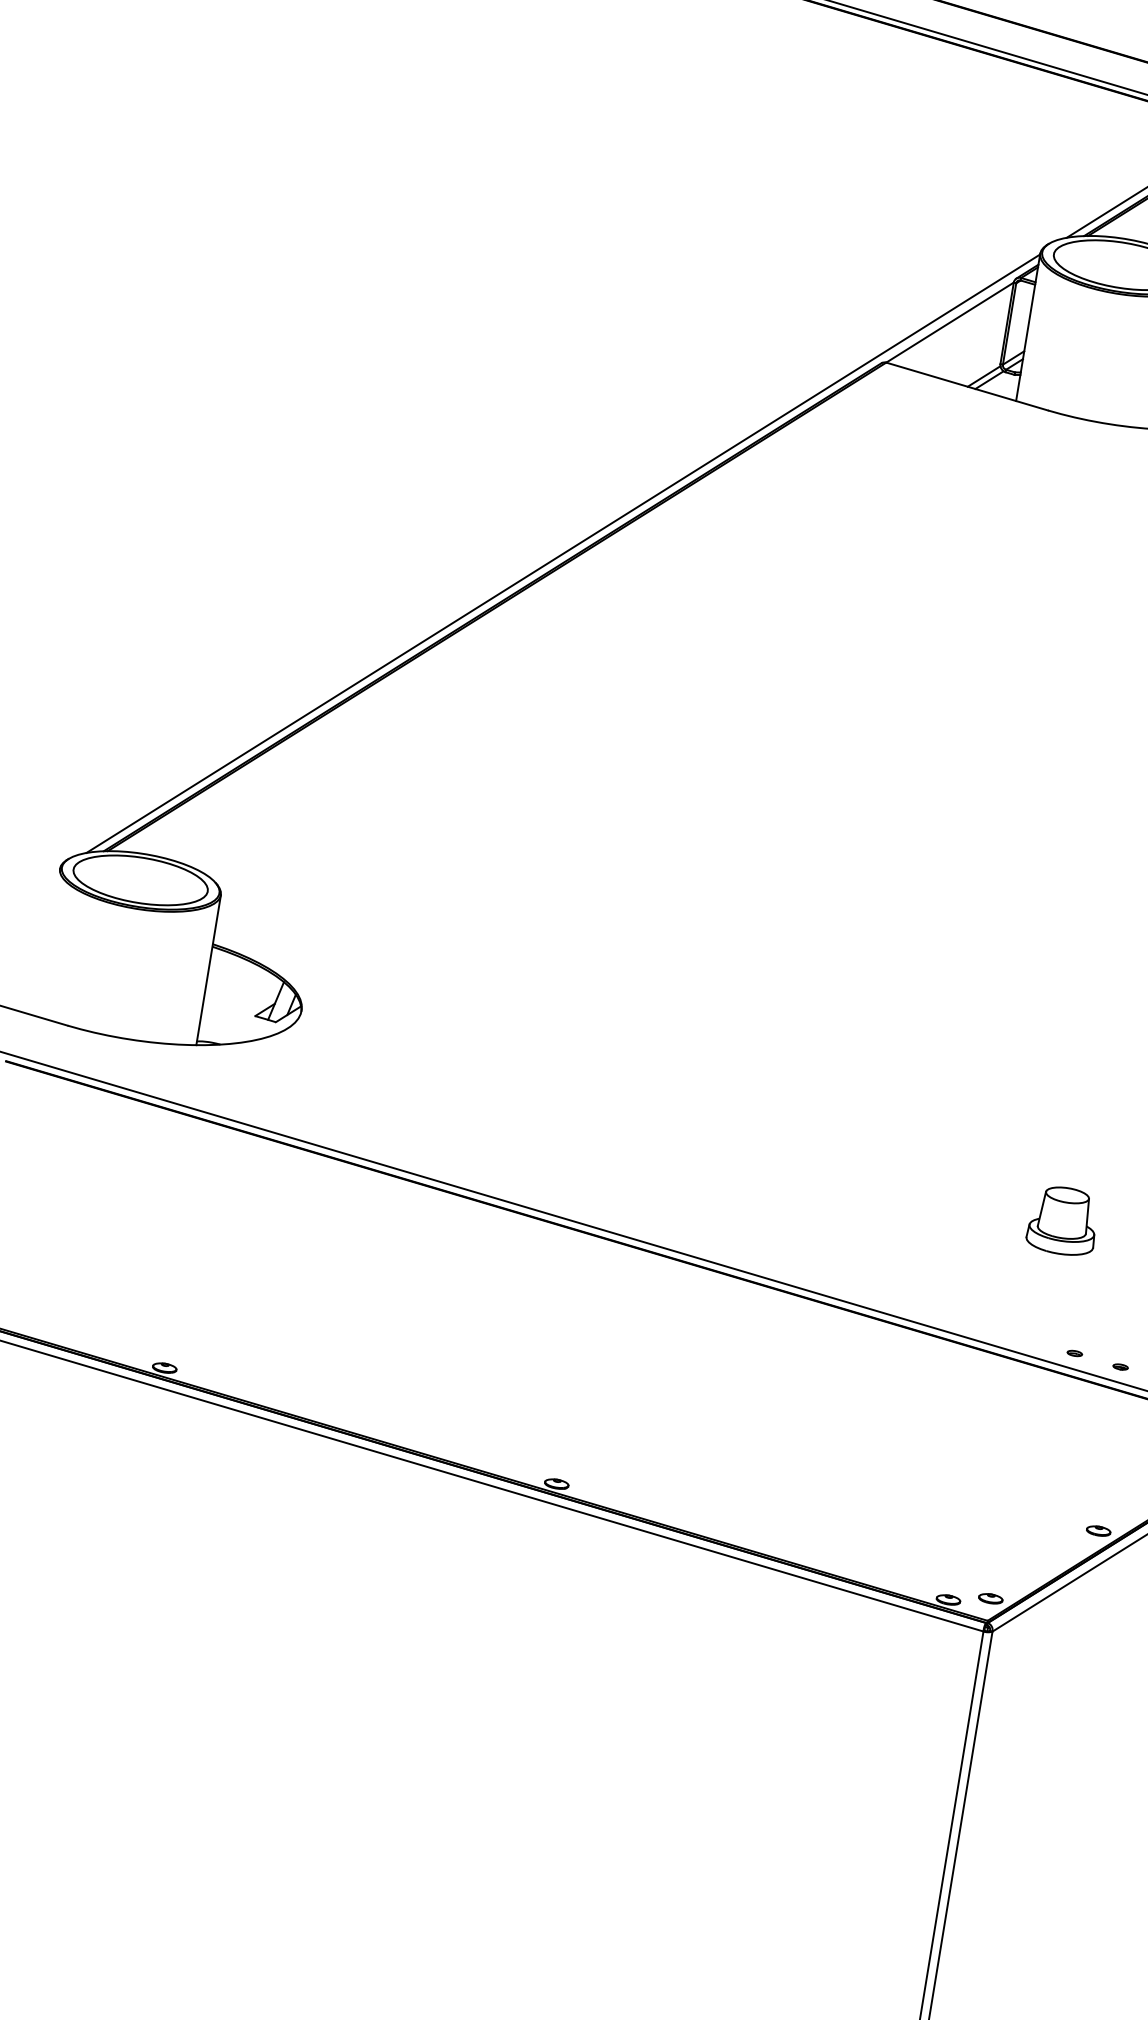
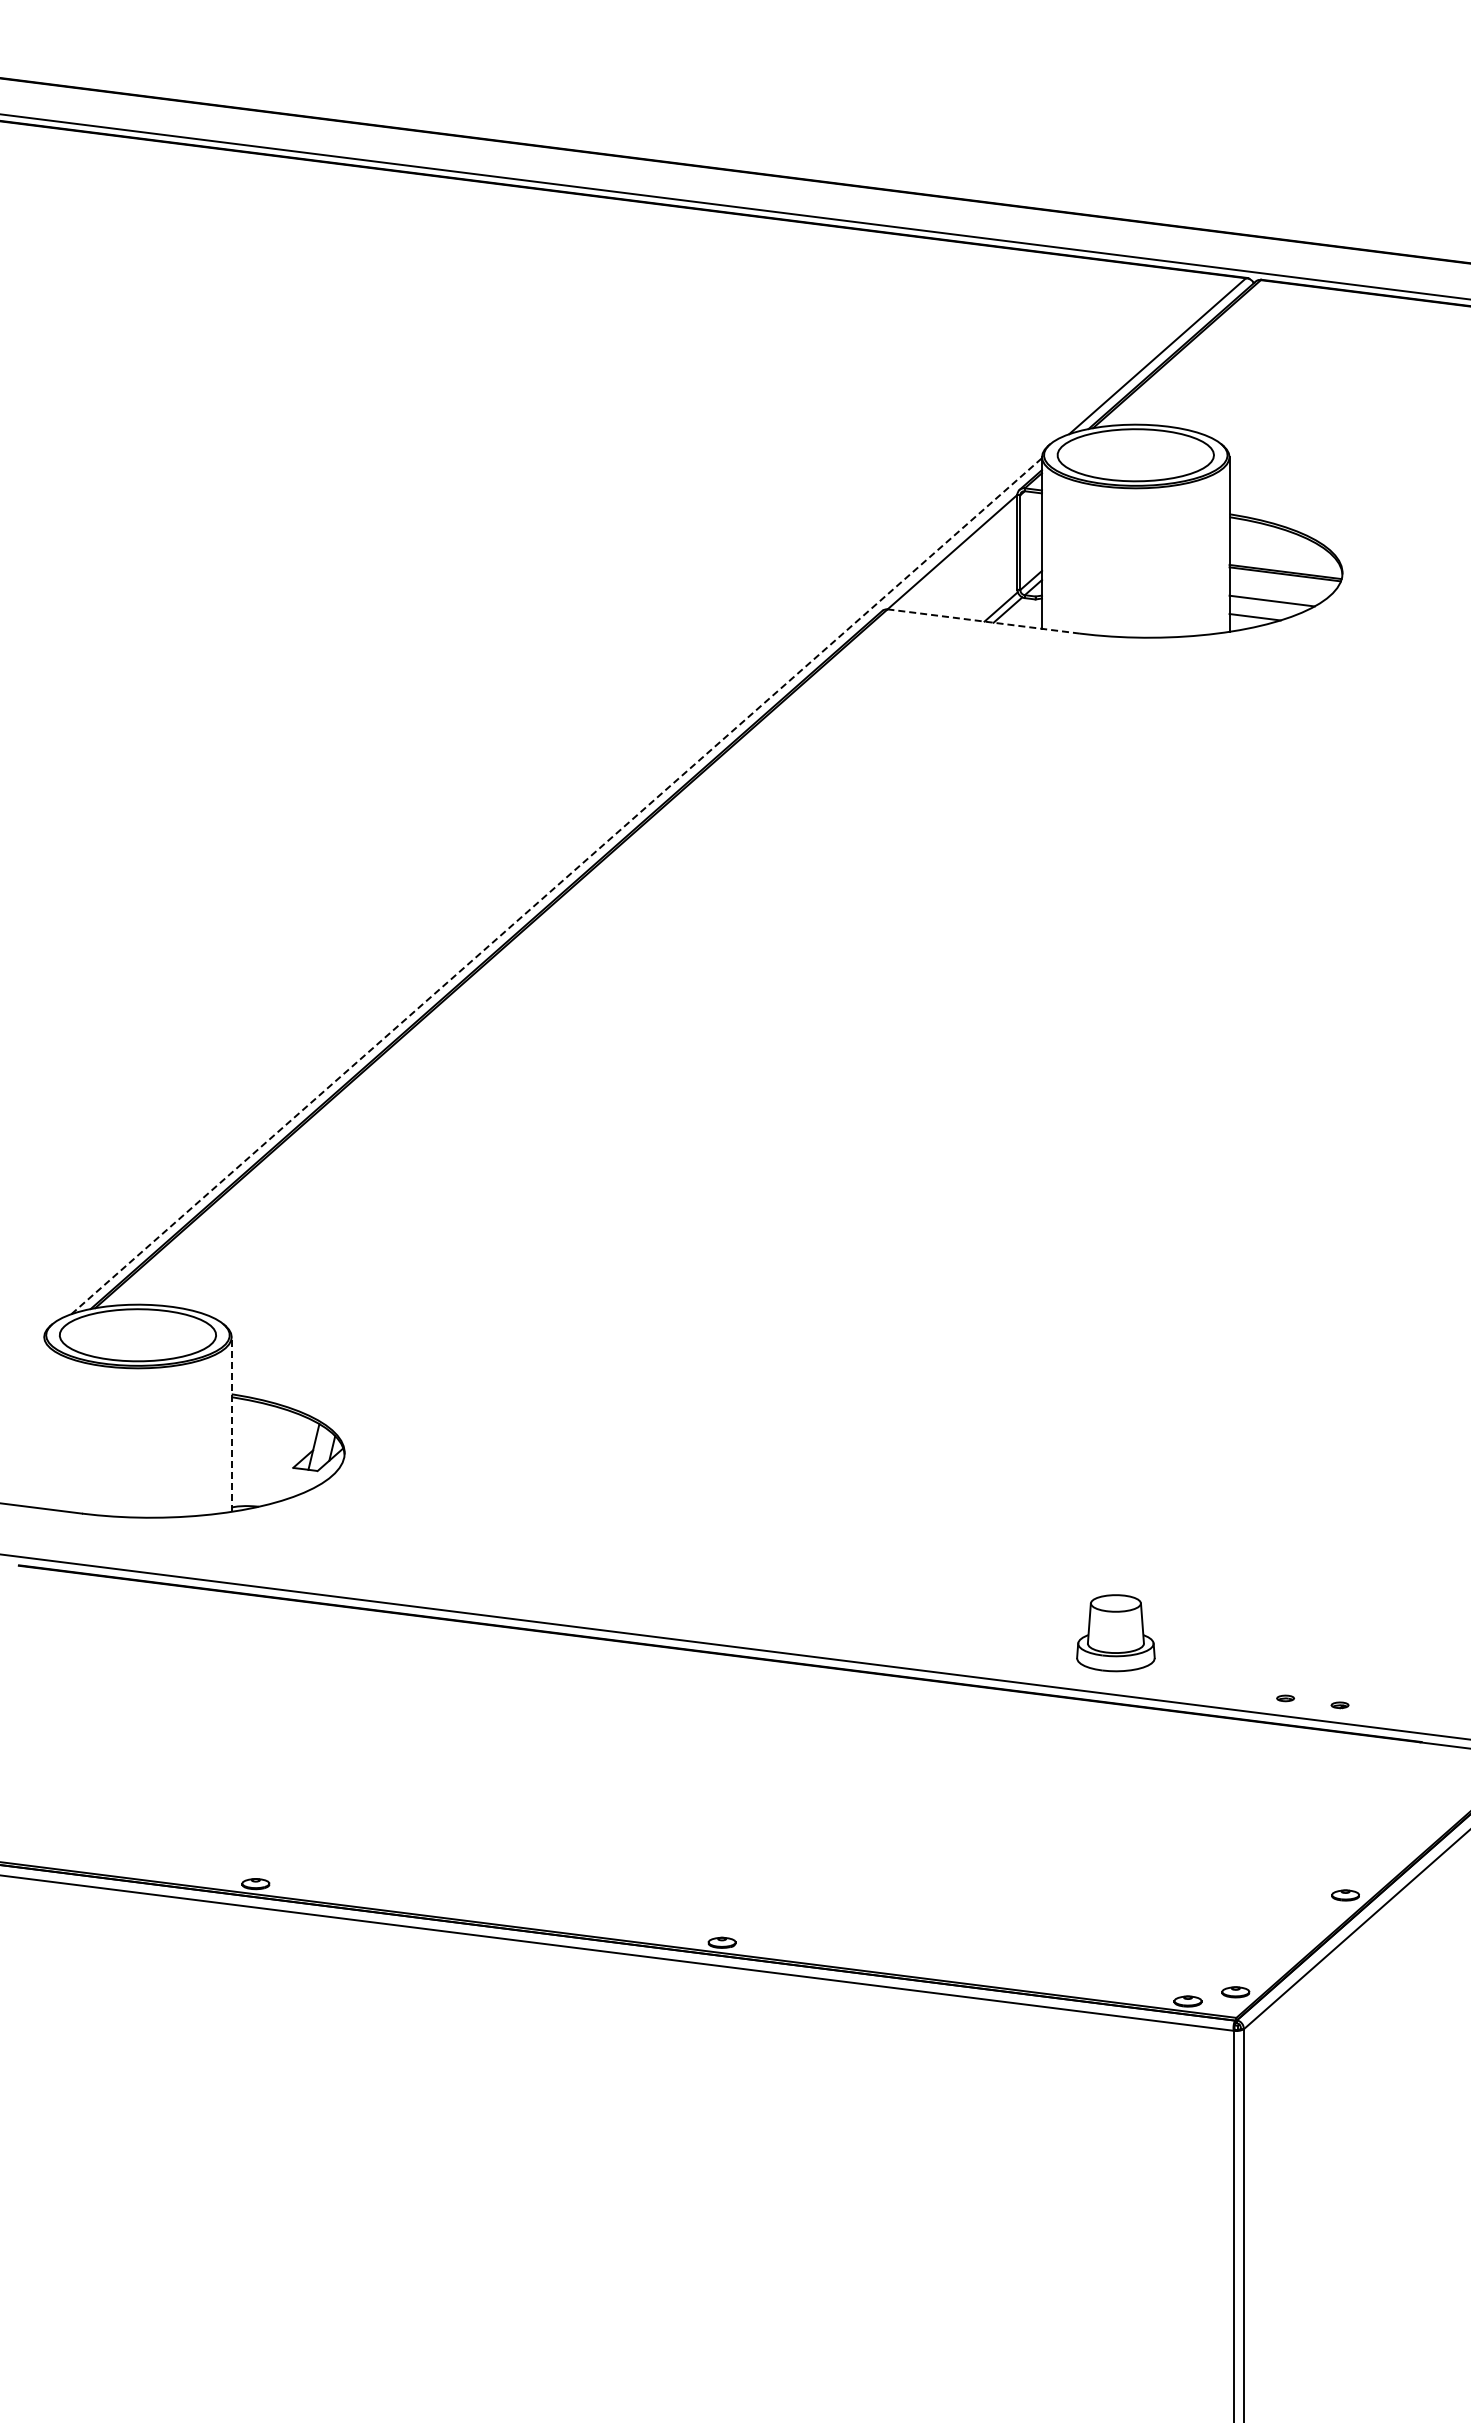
line: (966, 386) -> (983, 621), solid -> dashed
line: (564, 553) -> (557, 885), solid -> dashed
line: (208, 970) -> (231, 1424), solid -> dashed
part: (1062, 1221) -> (1115, 1633), moved

